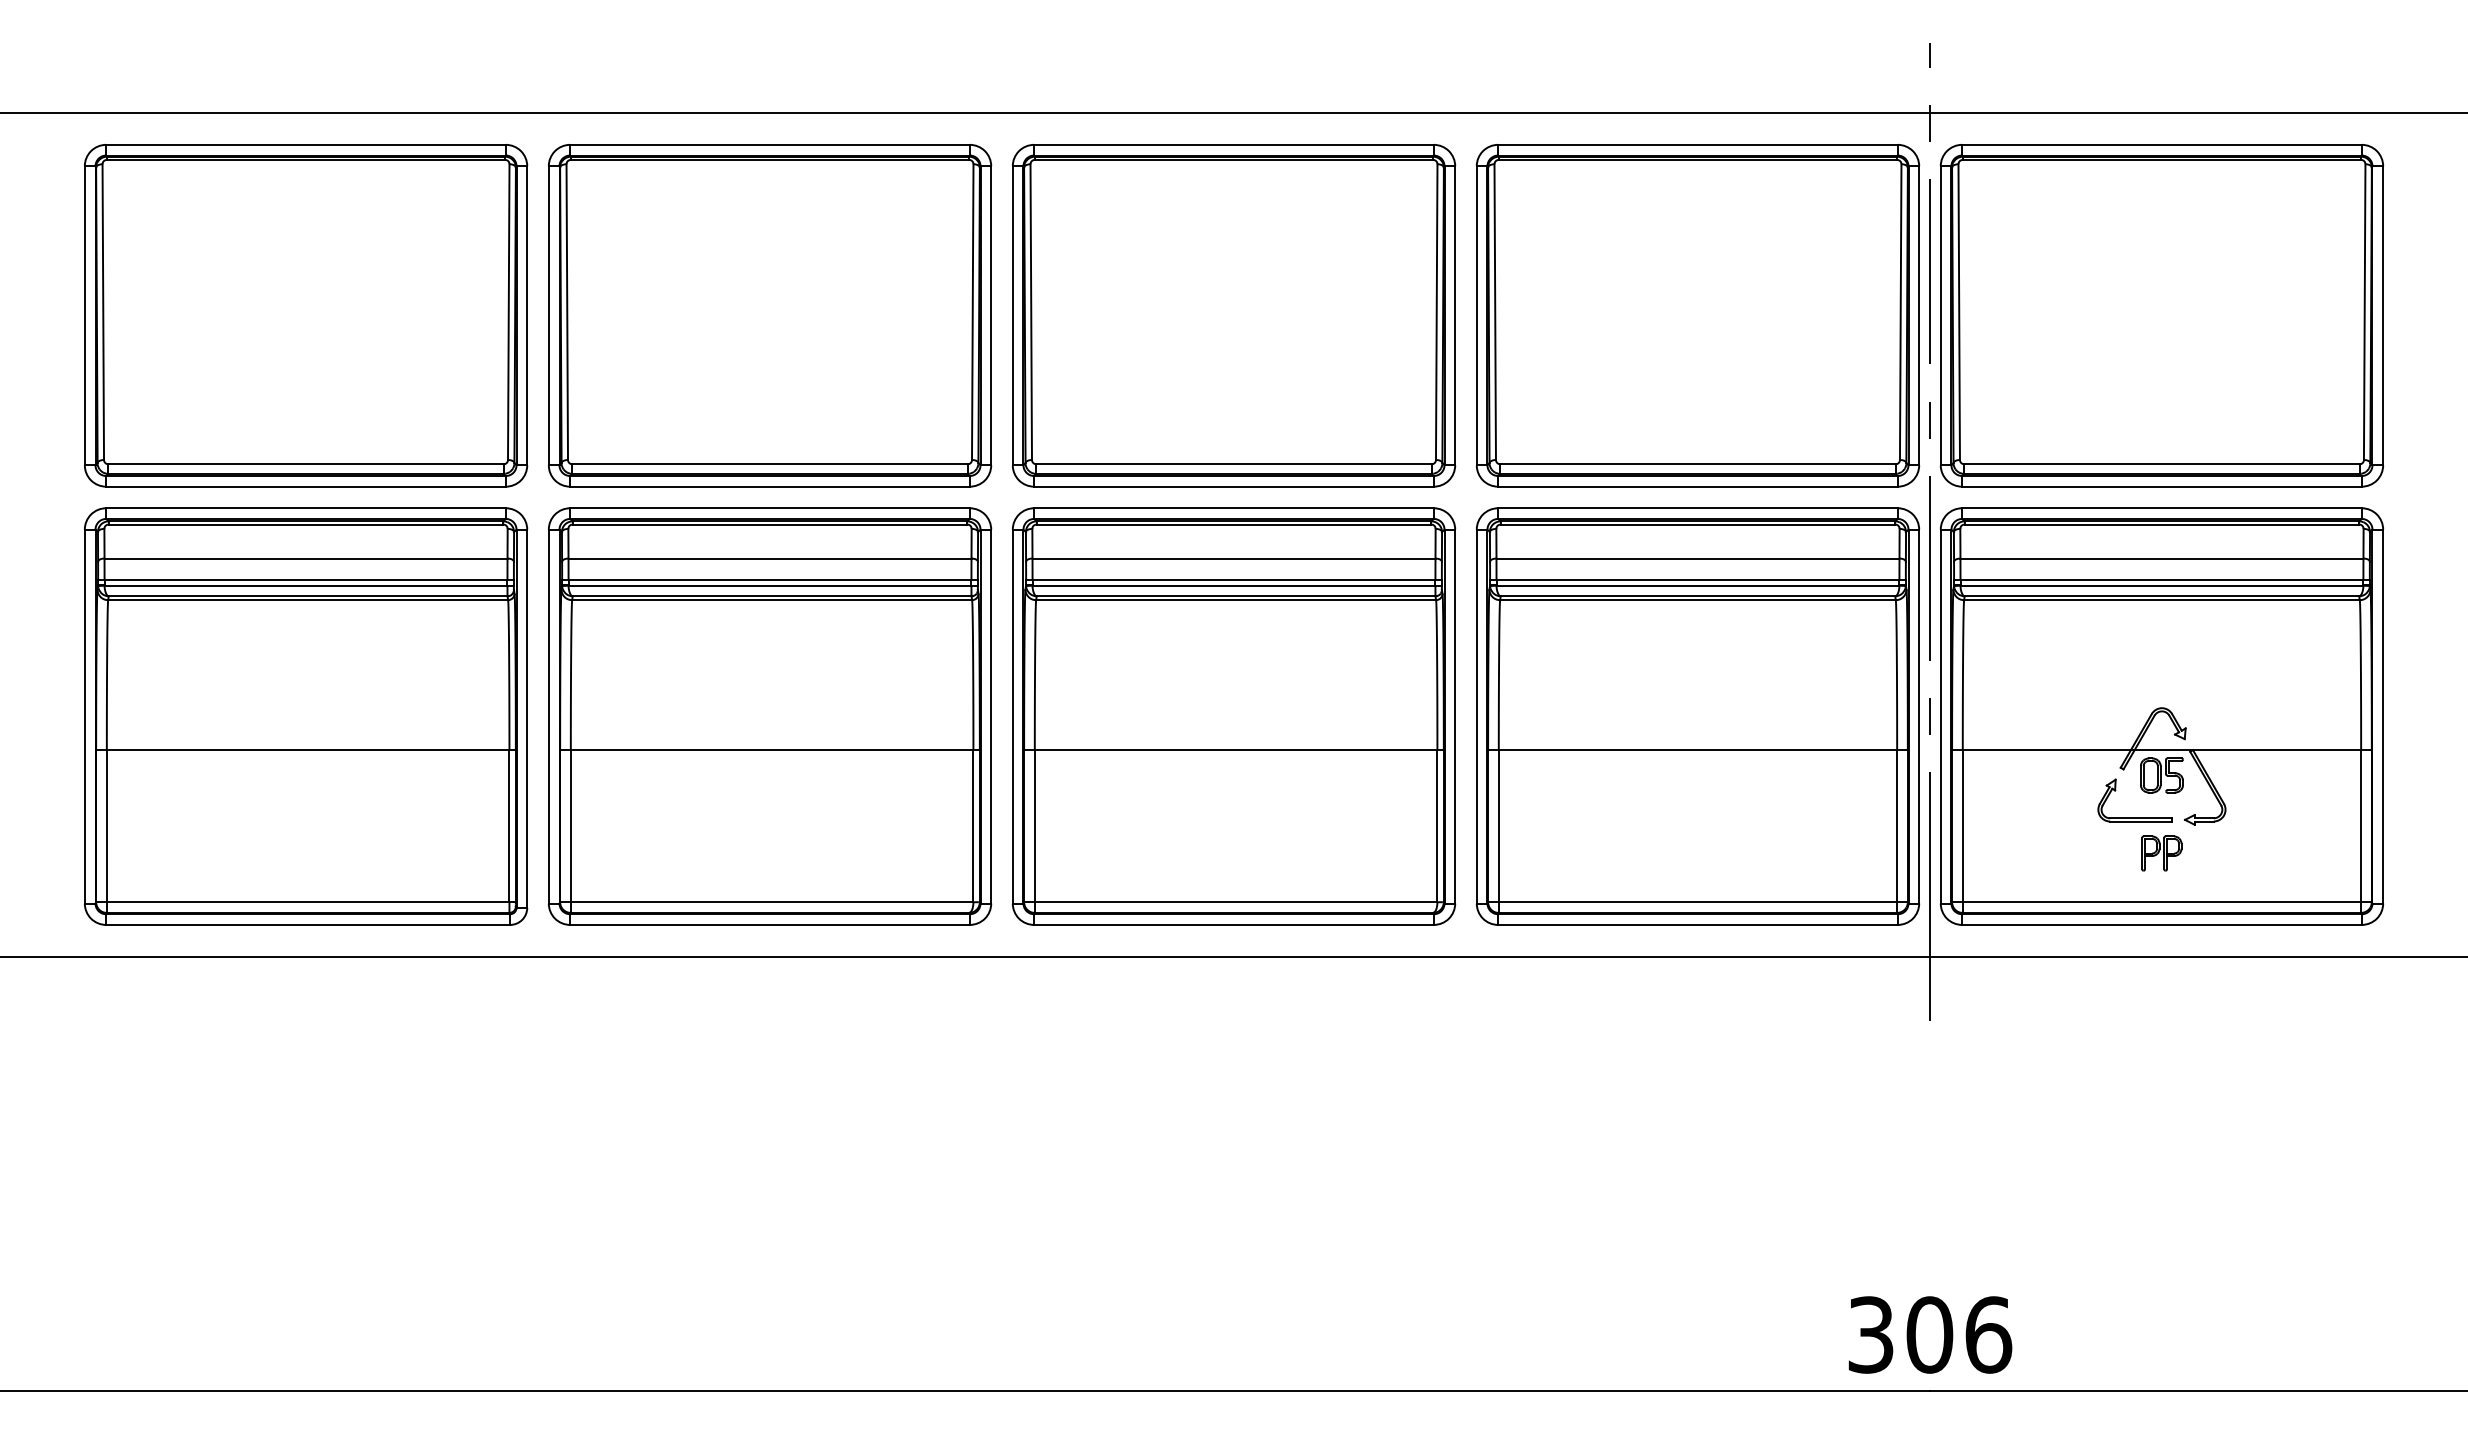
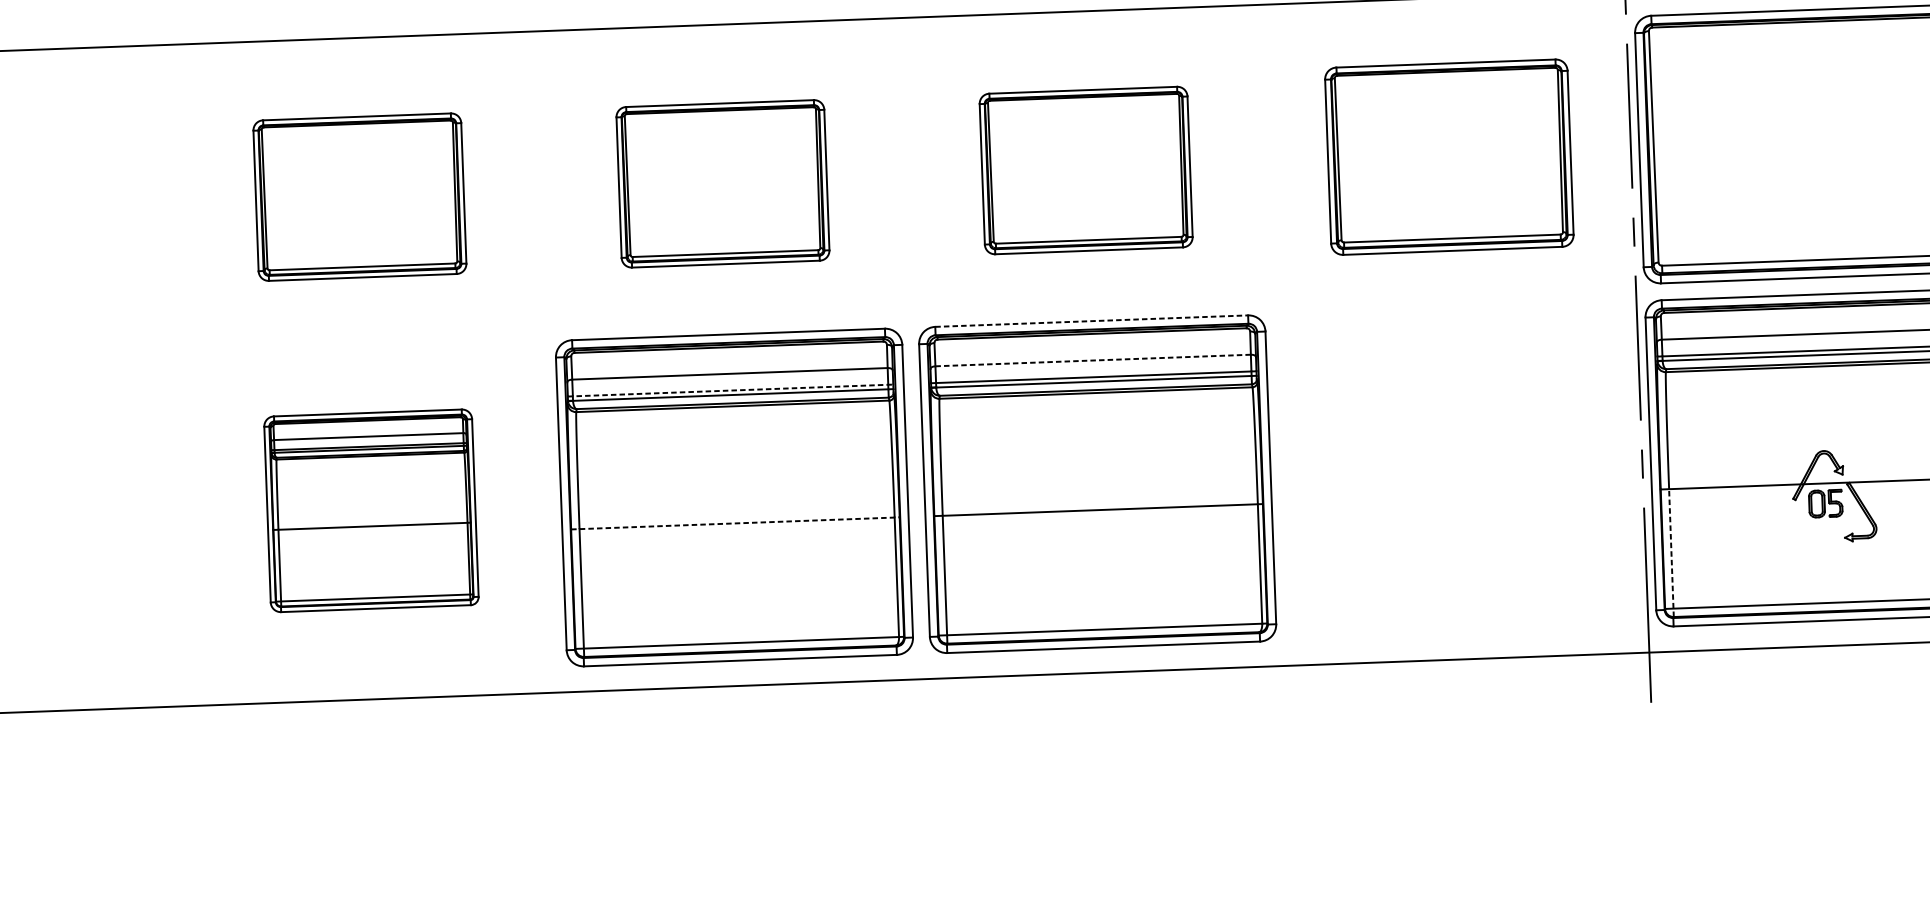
part: (306, 315) -> (360, 196), size x0.6
part: (769, 315) -> (722, 183), size x0.6
part: (1233, 315) -> (1085, 170), size x0.6
part: (1697, 315) -> (1448, 156), size x0.7
line: (1234, 508) -> (1092, 321), solid -> dashed
line: (1233, 558) -> (1092, 360), solid -> dashed
line: (770, 579) -> (730, 390), solid -> dashed
part: (306, 716) -> (371, 510), size x0.6
part: (1697, 716) -> (1460, 470), removed
line: (769, 749) -> (735, 523), solid -> dashed
part: (2134, 817) -> (1805, 537), removed
line: (1962, 831) -> (1671, 553), solid -> dashed
part: (2161, 853) -> (1827, 564), removed

